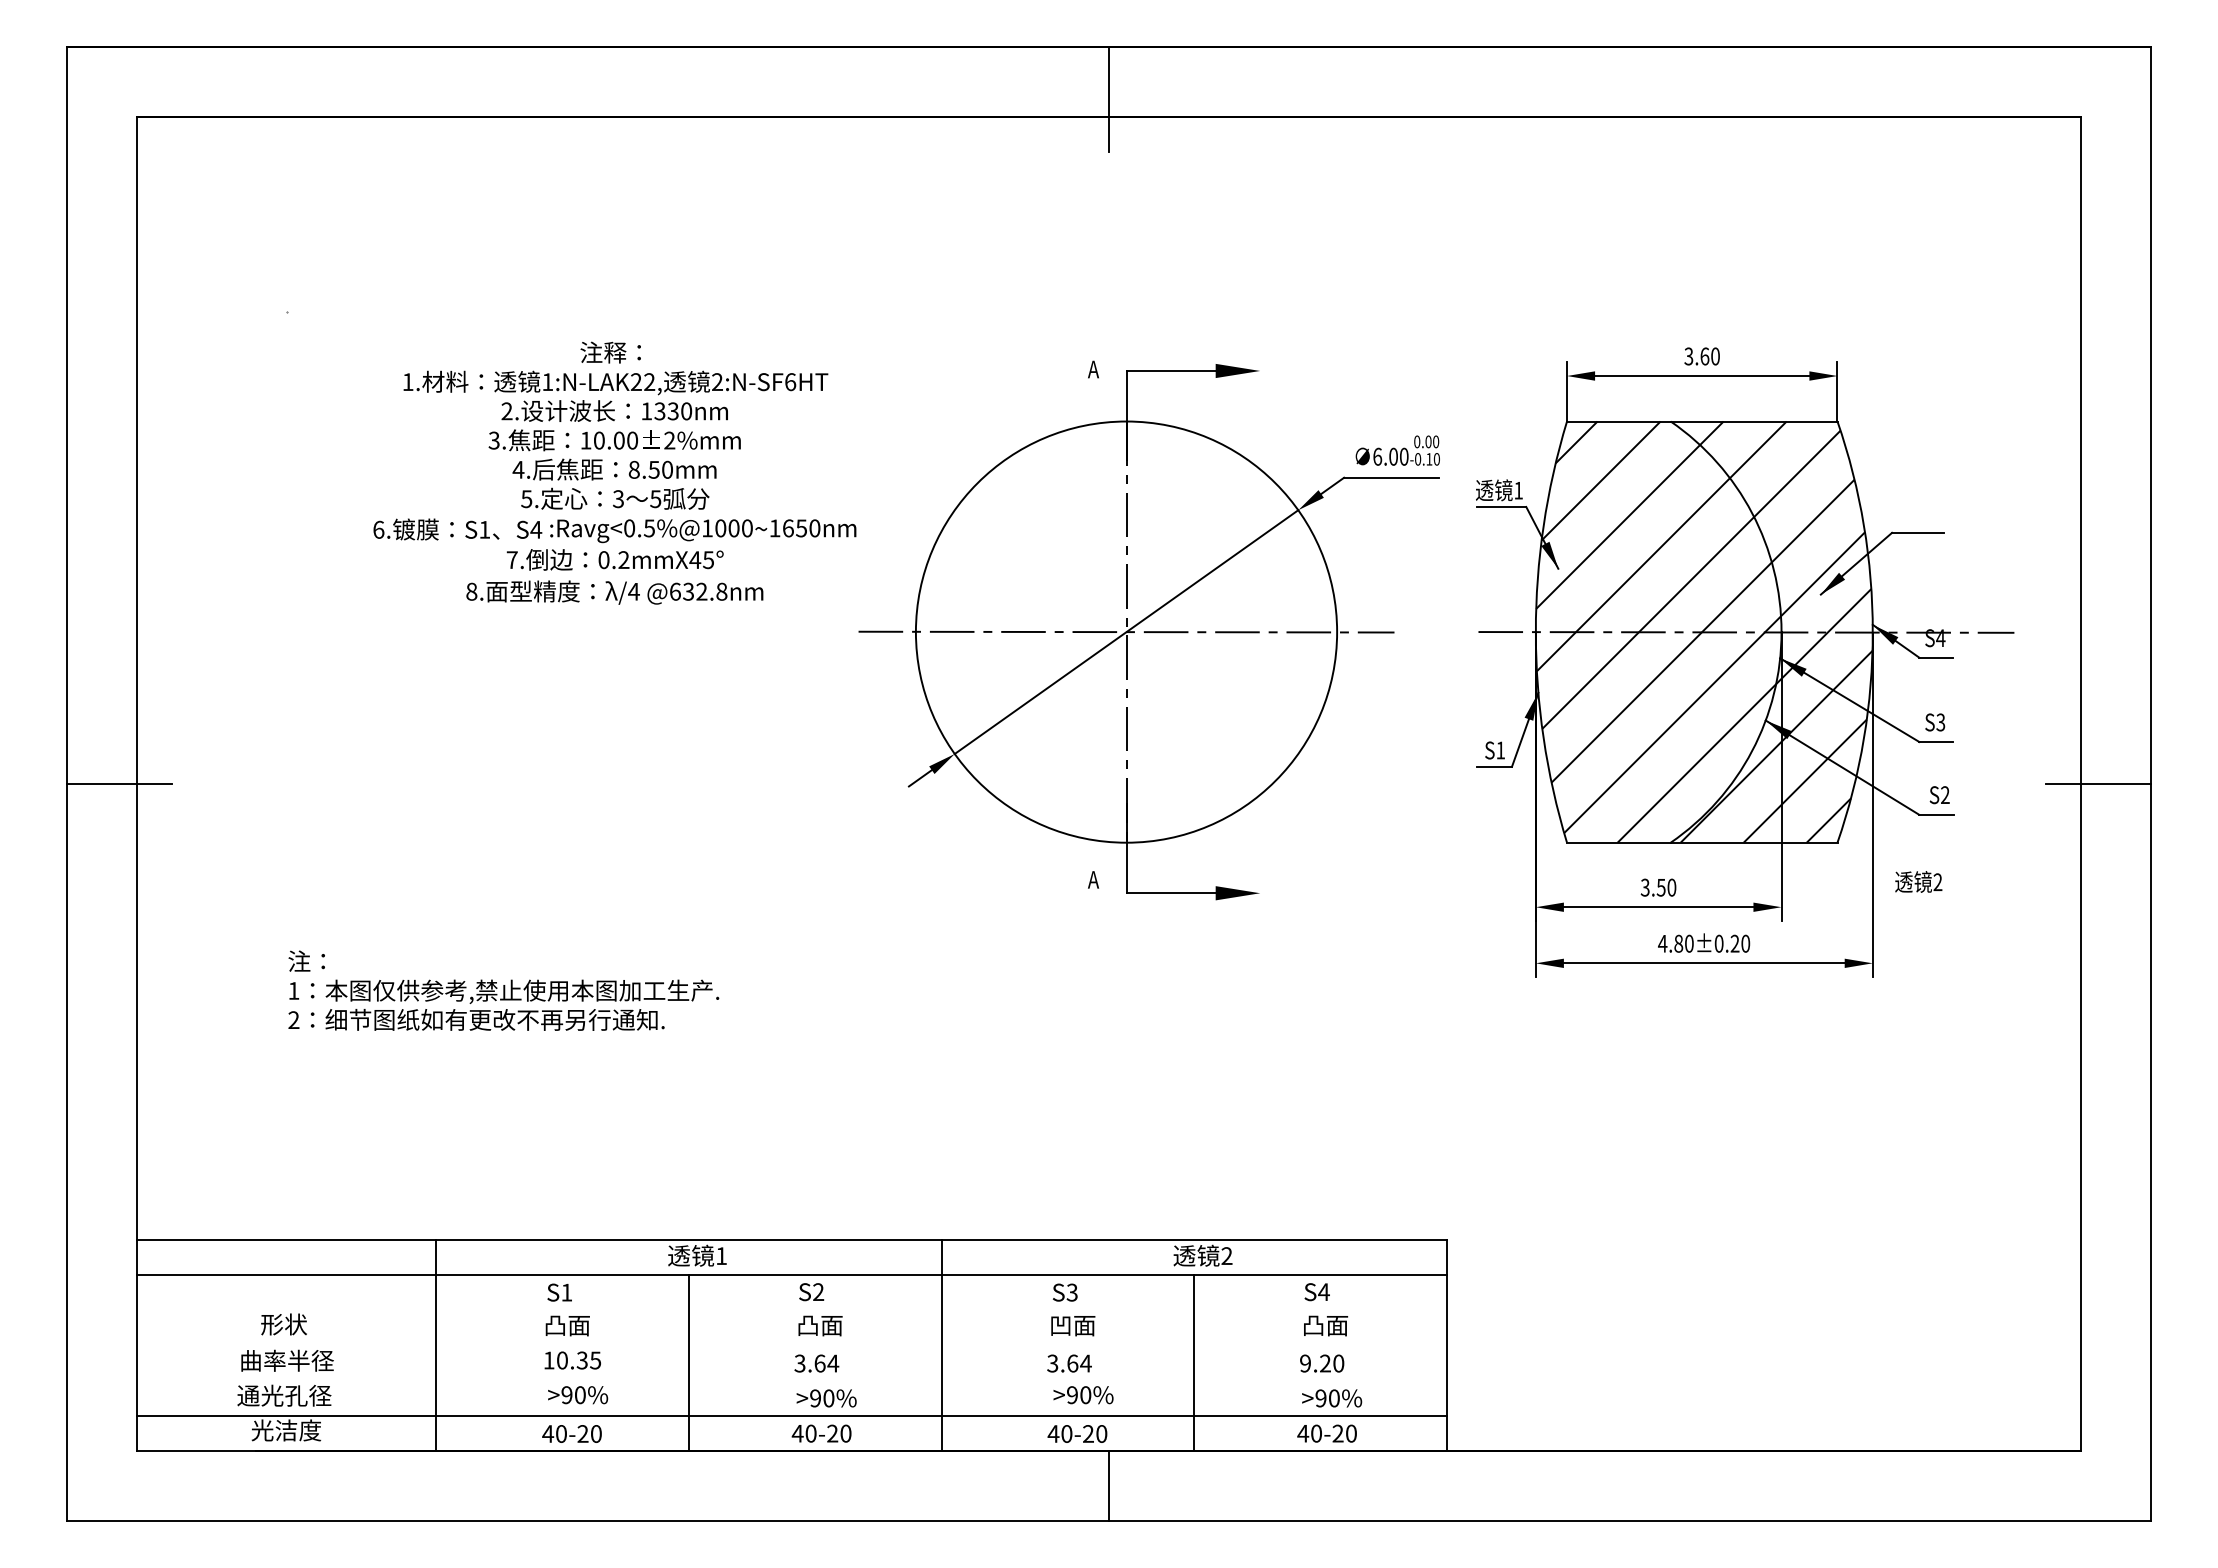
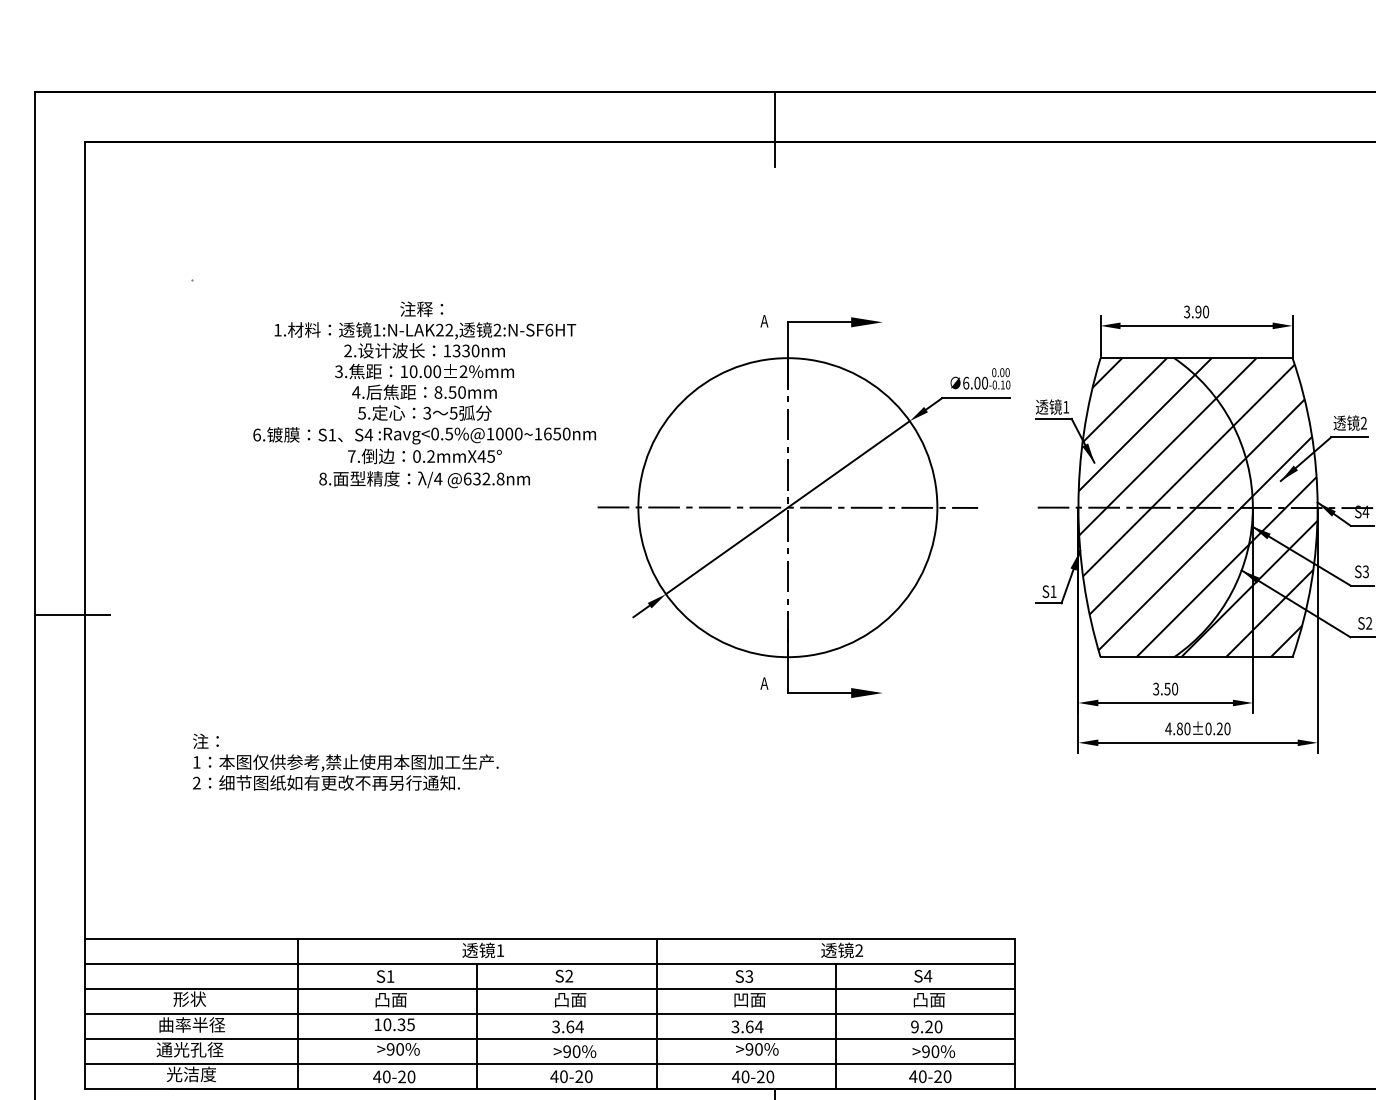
text: (1704, 356) -> (1198, 312), 3.60 -> 3.90
text: (1918, 881) -> (1350, 422), moved
line: (791, 1310) -> (550, 989), added
line: (791, 1345) -> (550, 1014), added
line: (791, 1380) -> (550, 1038), added

